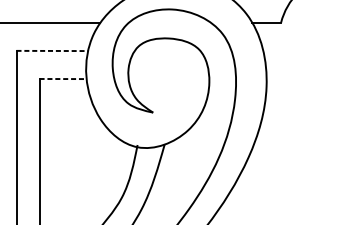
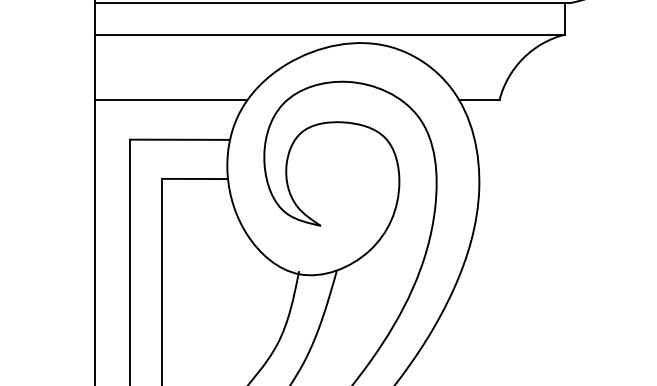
line: (52, 50) -> (180, 139), dashed -> solid
line: (63, 78) -> (195, 178), dashed -> solid

